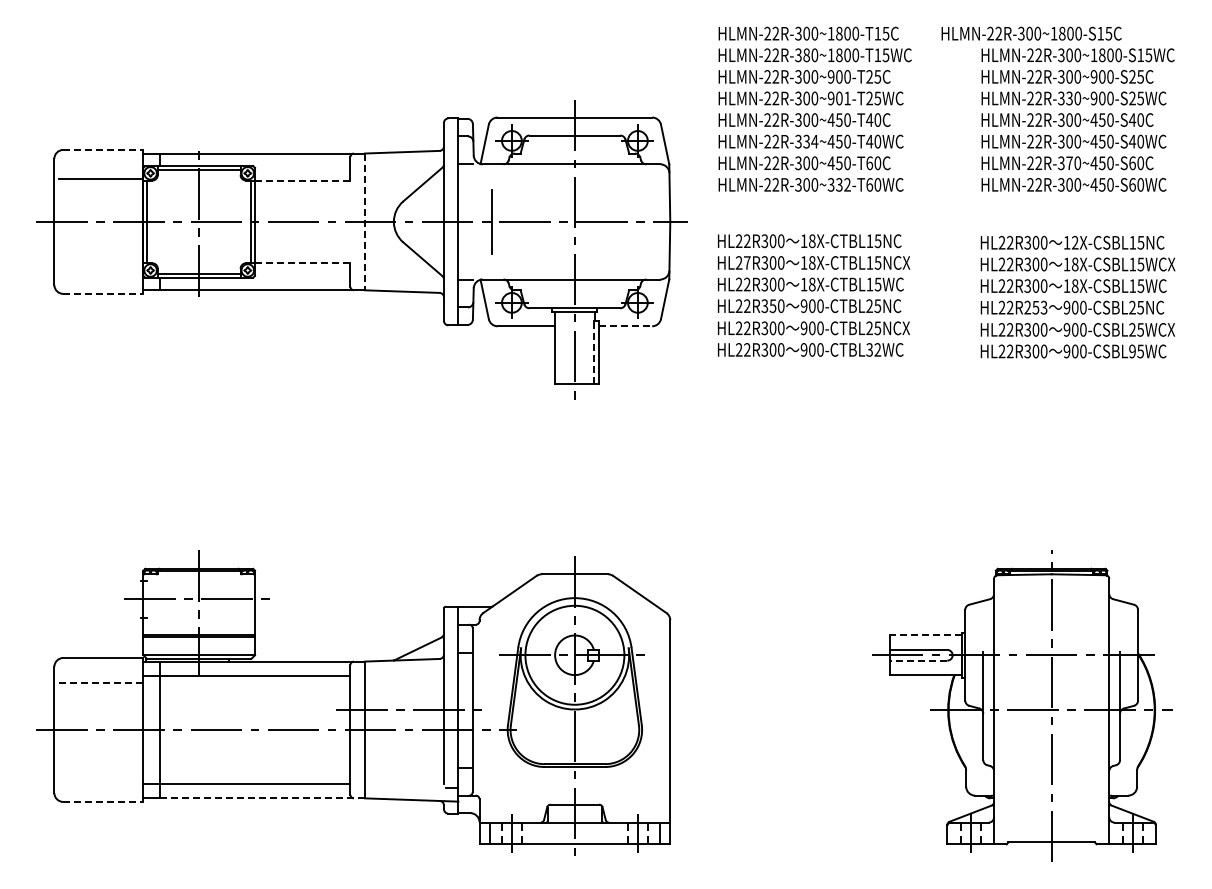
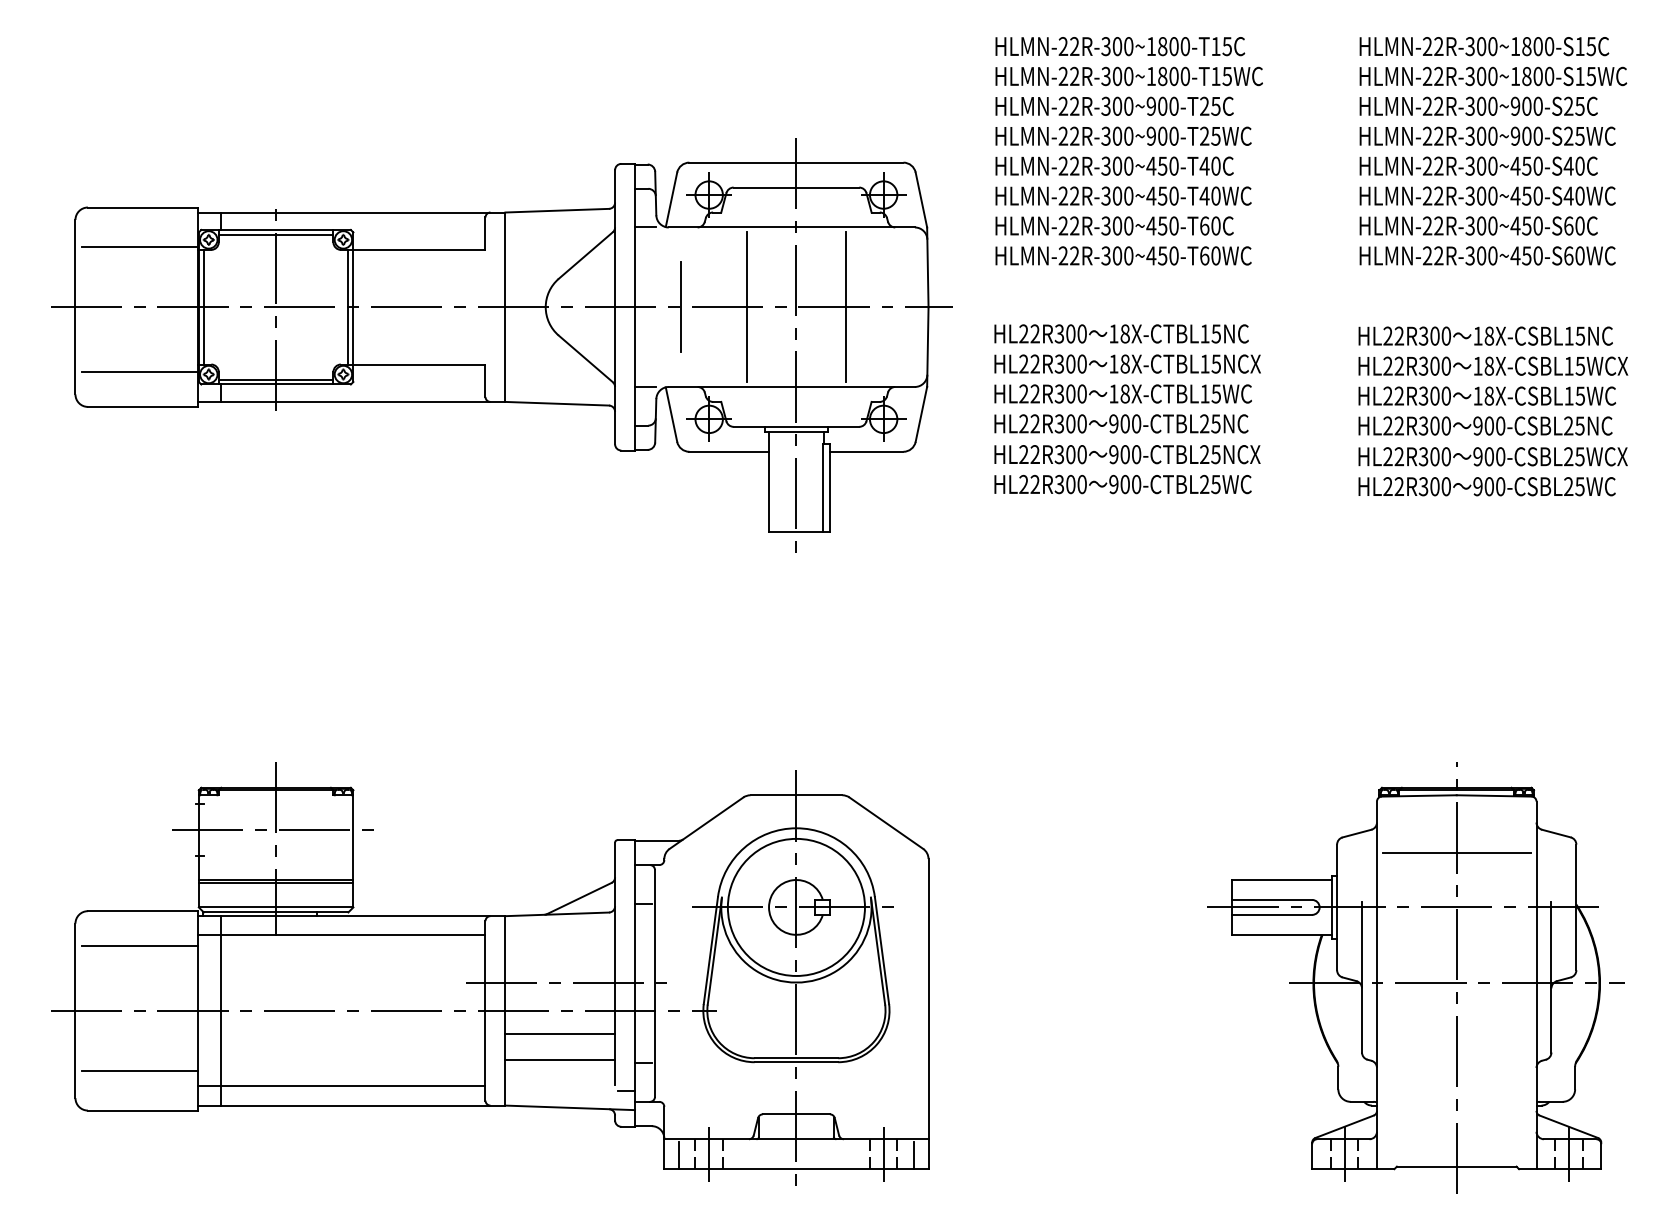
text: (1031, 33) -> (1484, 46), moved
text: (806, 55) -> (1117, 76), HLMN-22R-380~1800-T15WC -> HLMN-22R-300~1800-T15WC
text: (847, 98) -> (1173, 136), HLMN-22R-300~901-T25WC -> HLMN-22R-300~900-T25WC
text: (1069, 98) -> (1481, 136), HLMN-22R-330~900-S25WC -> HLMN-22R-300~900-S25WC
text: (810, 141) -> (1122, 195), HLMN-22R-334~450-T40WC -> HLMN-22R-300~450-T40WC
line: (102, 149) -> (142, 206), dashed -> solid
text: (1069, 163) -> (1481, 226), HLMN-22R-370~450-S60C -> HLMN-22R-300~450-S60C
line: (302, 180) -> (419, 249), dashed -> solid
text: (838, 184) -> (1161, 255), HLMN-22R-300~332-T60WC -> HLMN-22R-300~450-T60WC
line: (538, 221) -> (746, 306), added
line: (610, 221) -> (845, 306), added
line: (364, 222) -> (505, 308), dashed -> solid
text: (1075, 242) -> (1489, 335), 12X-CSBL15NC -> 18X-CSBL15NC
text: (747, 262) -> (1035, 363), HL27R300 -> HL22R300
line: (302, 263) -> (419, 364), dashed -> solid
line: (100, 268) -> (139, 371), added
line: (102, 293) -> (142, 406), dashed -> solid
text: (772, 305) -> (1070, 422), HL22R350 -> HL22R300
text: (1035, 307) -> (1434, 425), HL22R253 -> HL22R300
line: (626, 326) -> (867, 452), dashed -> solid
text: (873, 349) -> (1209, 483), 900-CTBL32WC -> 900-CTBL25WC
line: (593, 351) -> (822, 486), dashed -> solid
text: (1132, 351) -> (1568, 486), 900-CSBL95WC -> 900-CSBL25WC
line: (1051, 615) -> (1456, 852), added
line: (925, 635) -> (1282, 880), dashed -> solid
line: (918, 660) -> (1272, 914), dashed -> solid
line: (100, 683) -> (139, 946), dashed -> solid
line: (403, 746) -> (559, 1033), added
line: (403, 765) -> (559, 1060), added
line: (100, 773) -> (139, 1071), added
line: (262, 798) -> (363, 1105), dashed -> solid
line: (102, 801) -> (142, 1109), dashed -> solid

